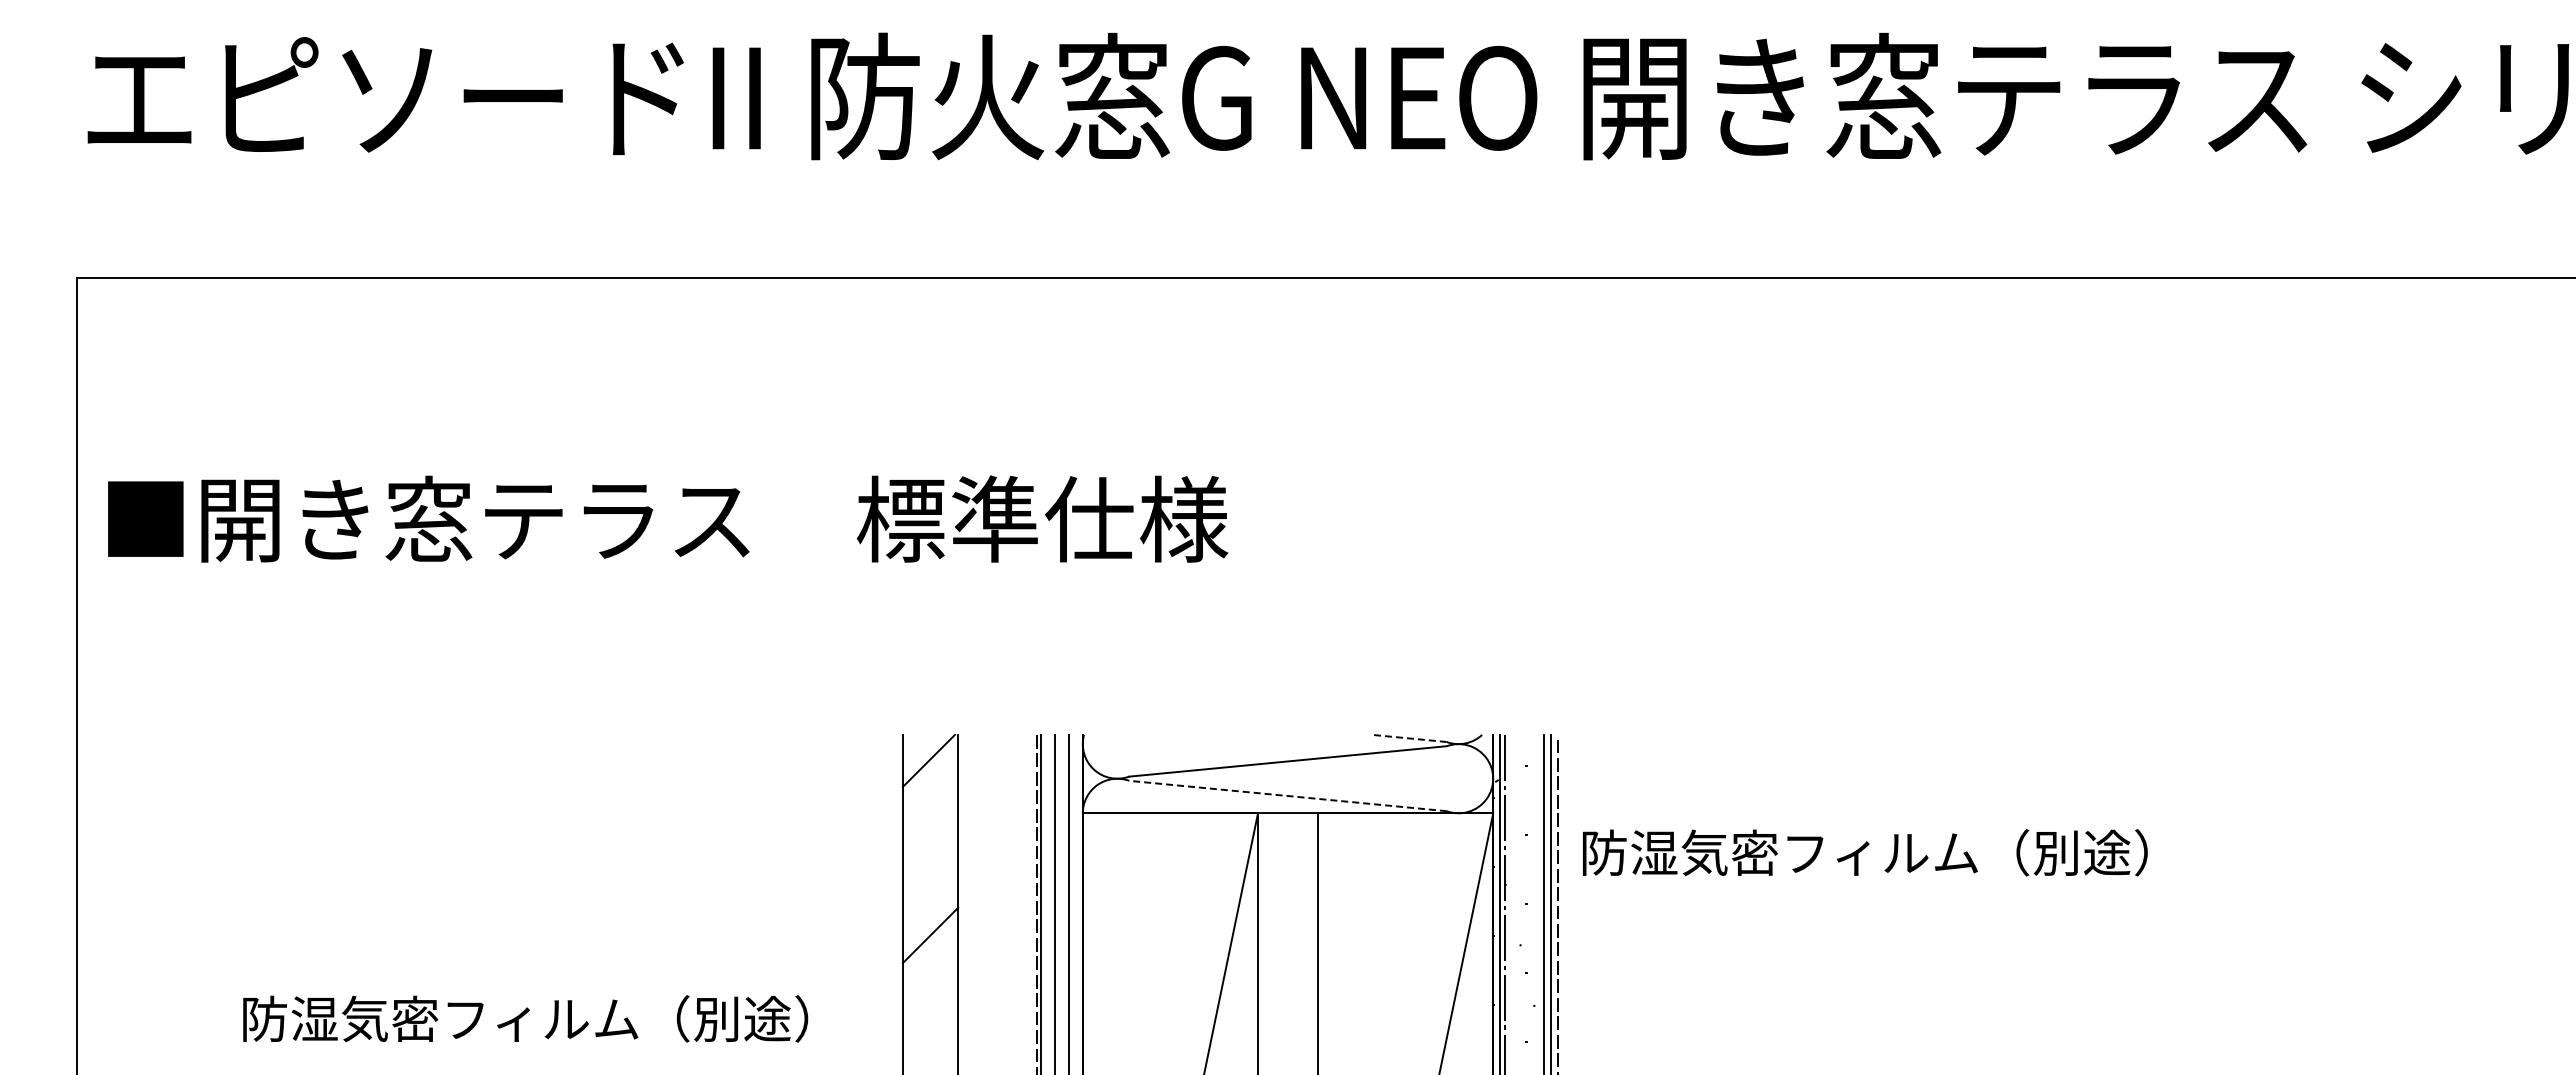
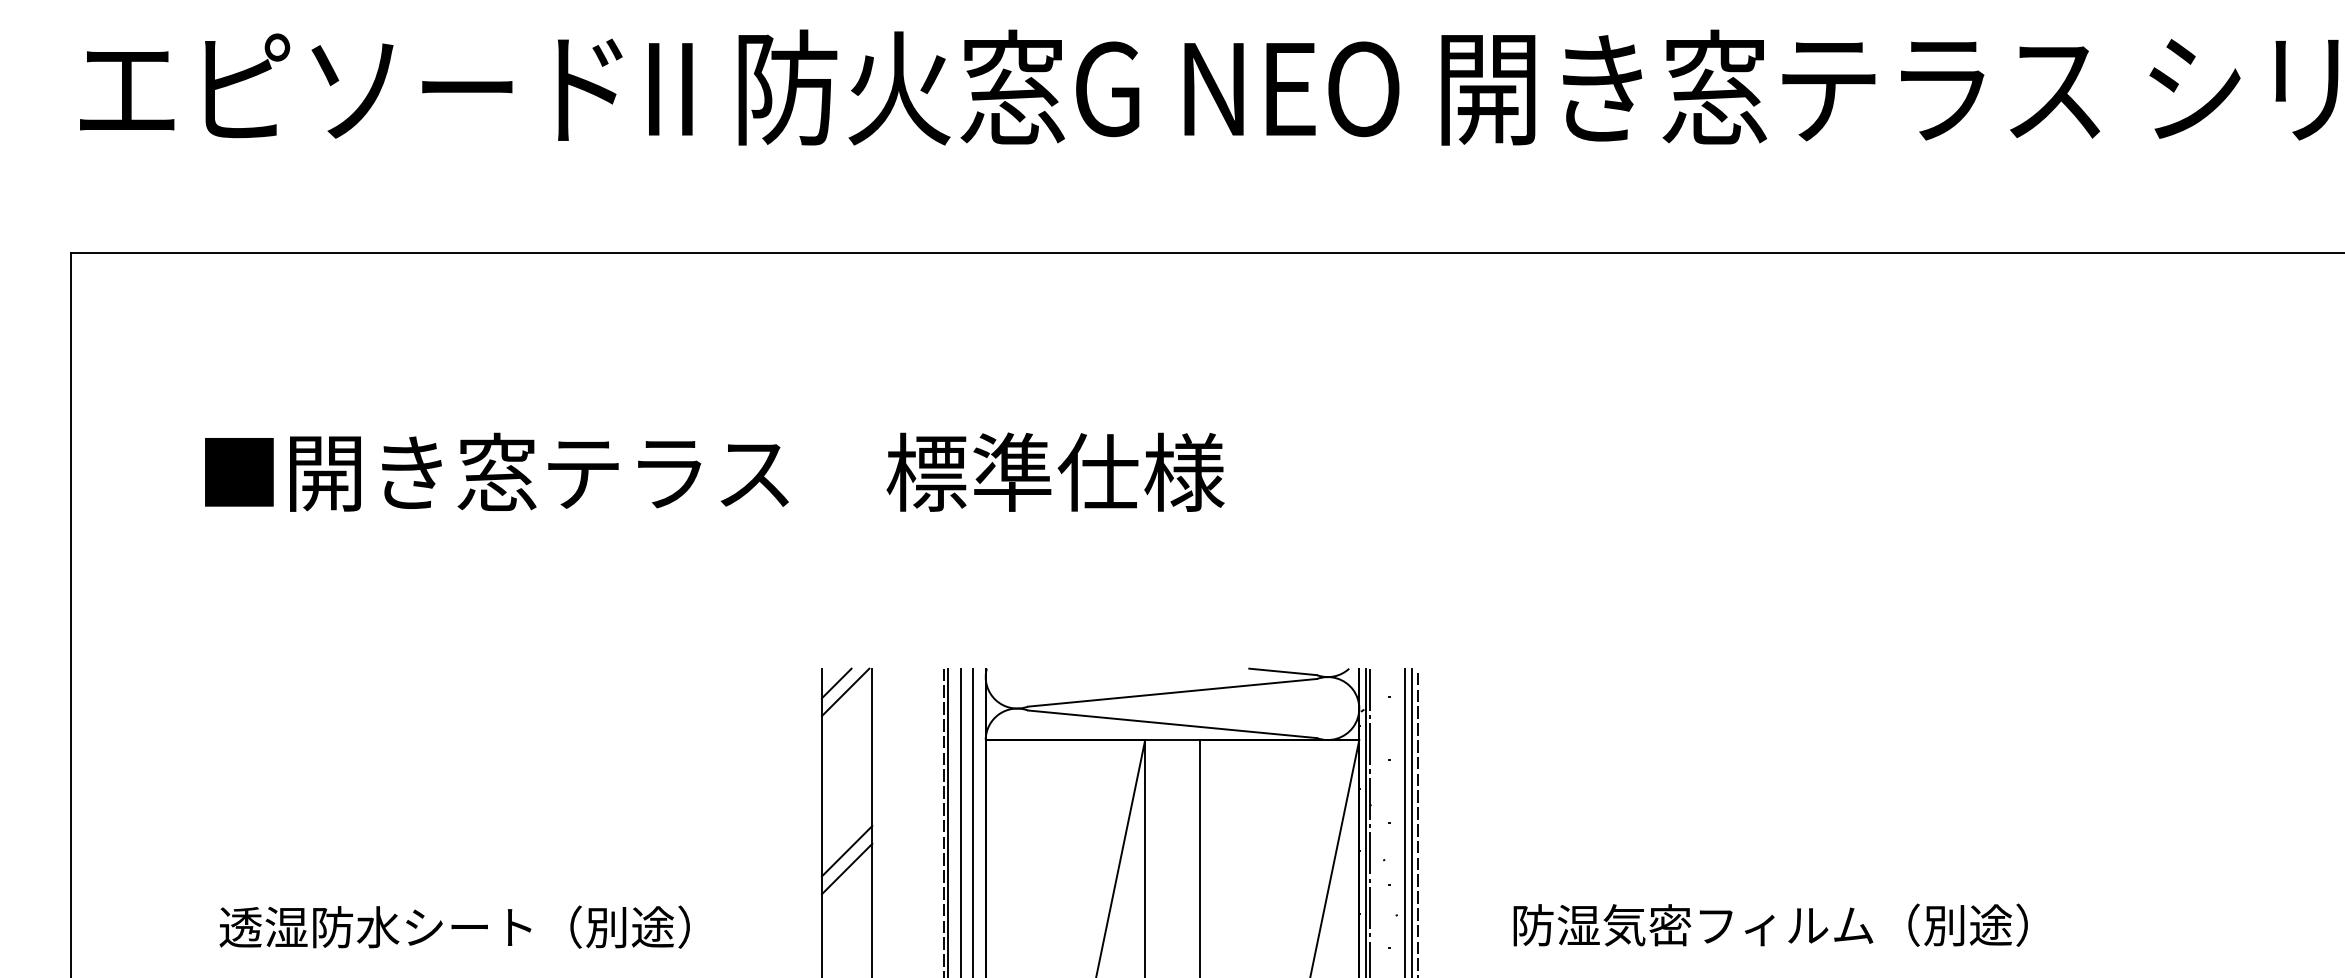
text: (668, 518) -> (715, 471), moved
line: (1409, 738) -> (1283, 671), dashed -> solid
line: (918, 750) -> (836, 682), added
line: (1287, 795) -> (1172, 723), dashed -> solid
text: (1865, 852) -> (1770, 924), moved
line: (930, 954) -> (847, 868), added
text: (524, 1018) -> (477, 926), 防湿気密フィルム（別途） -> 透湿防水シート（別途）

